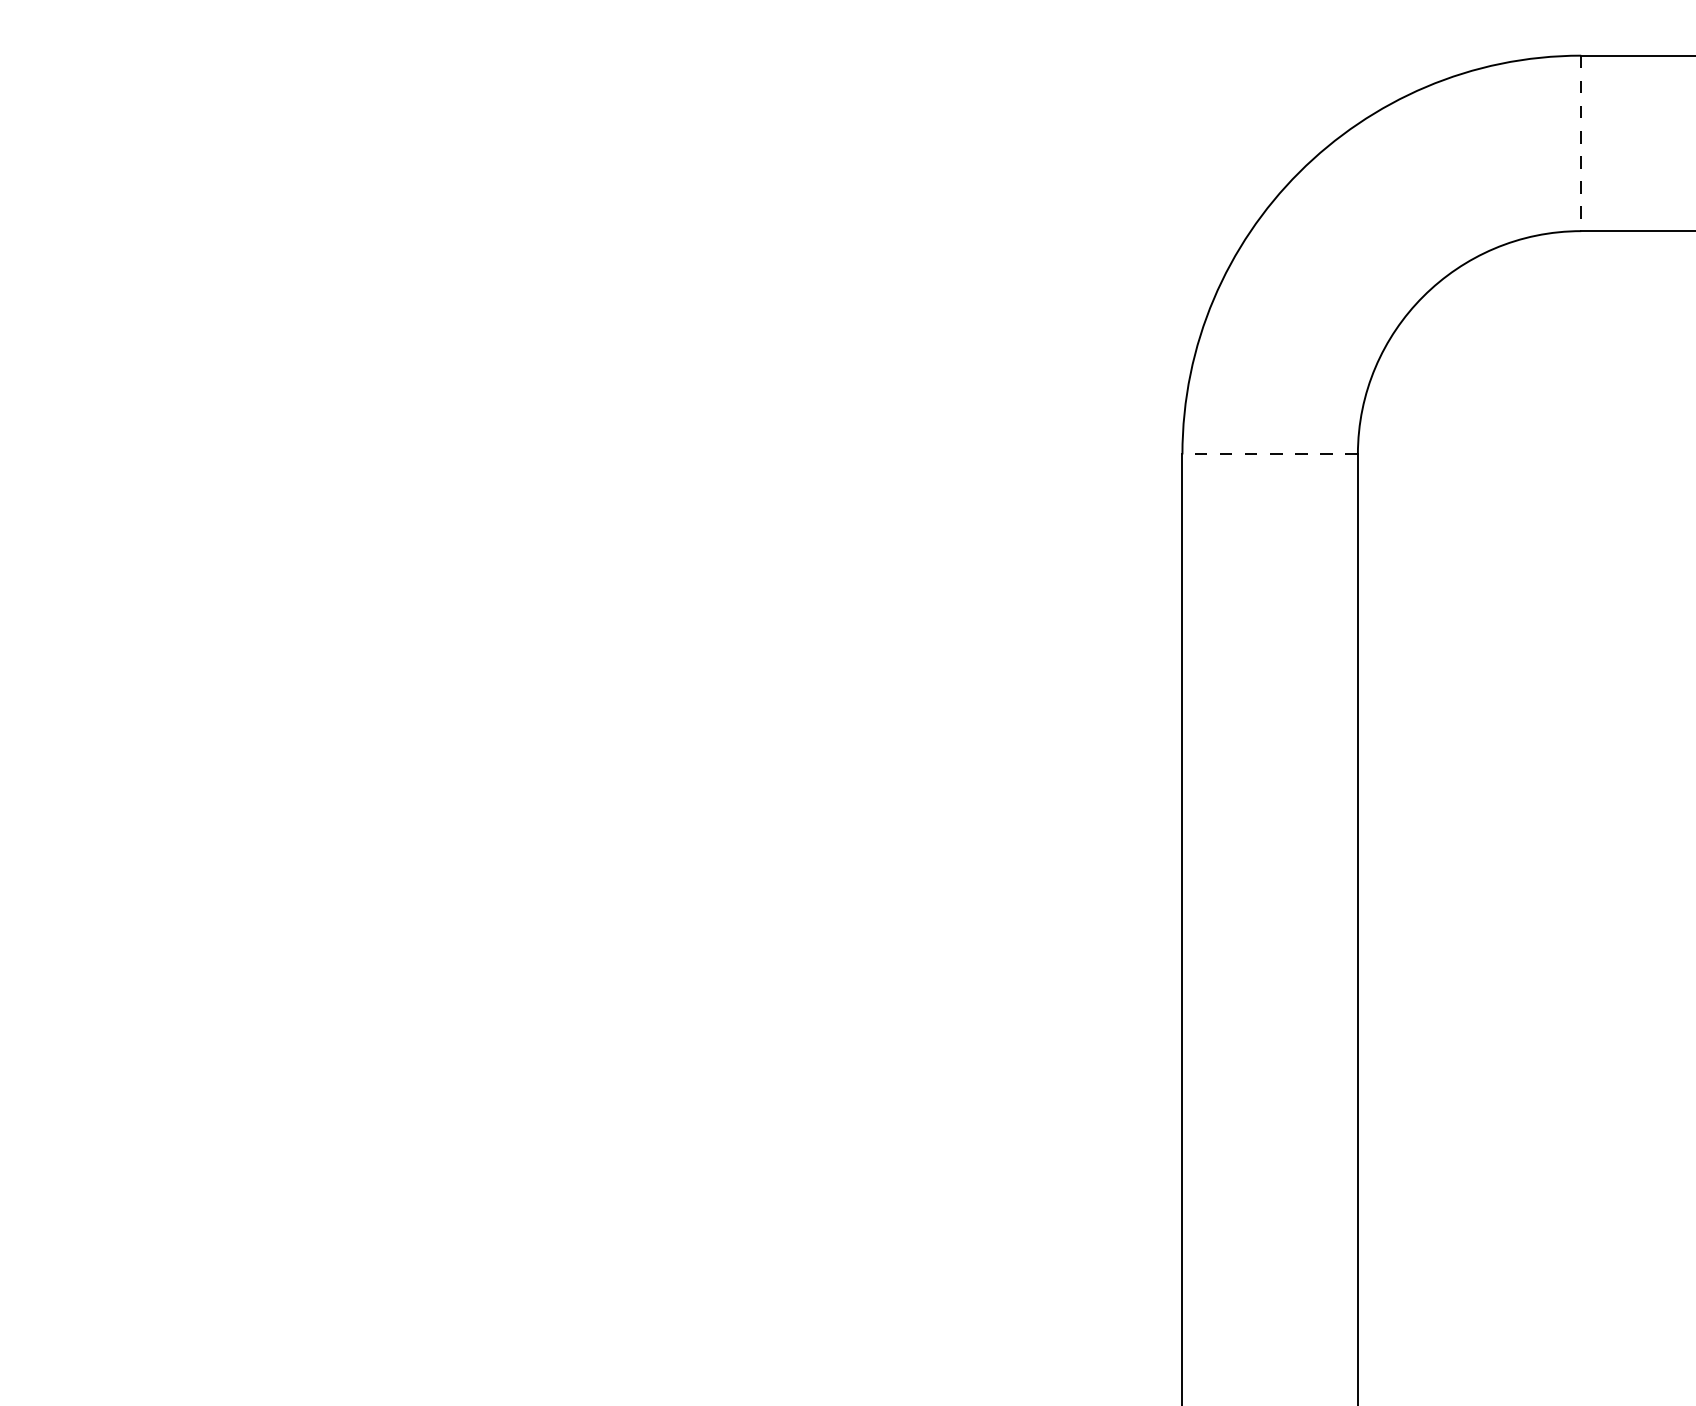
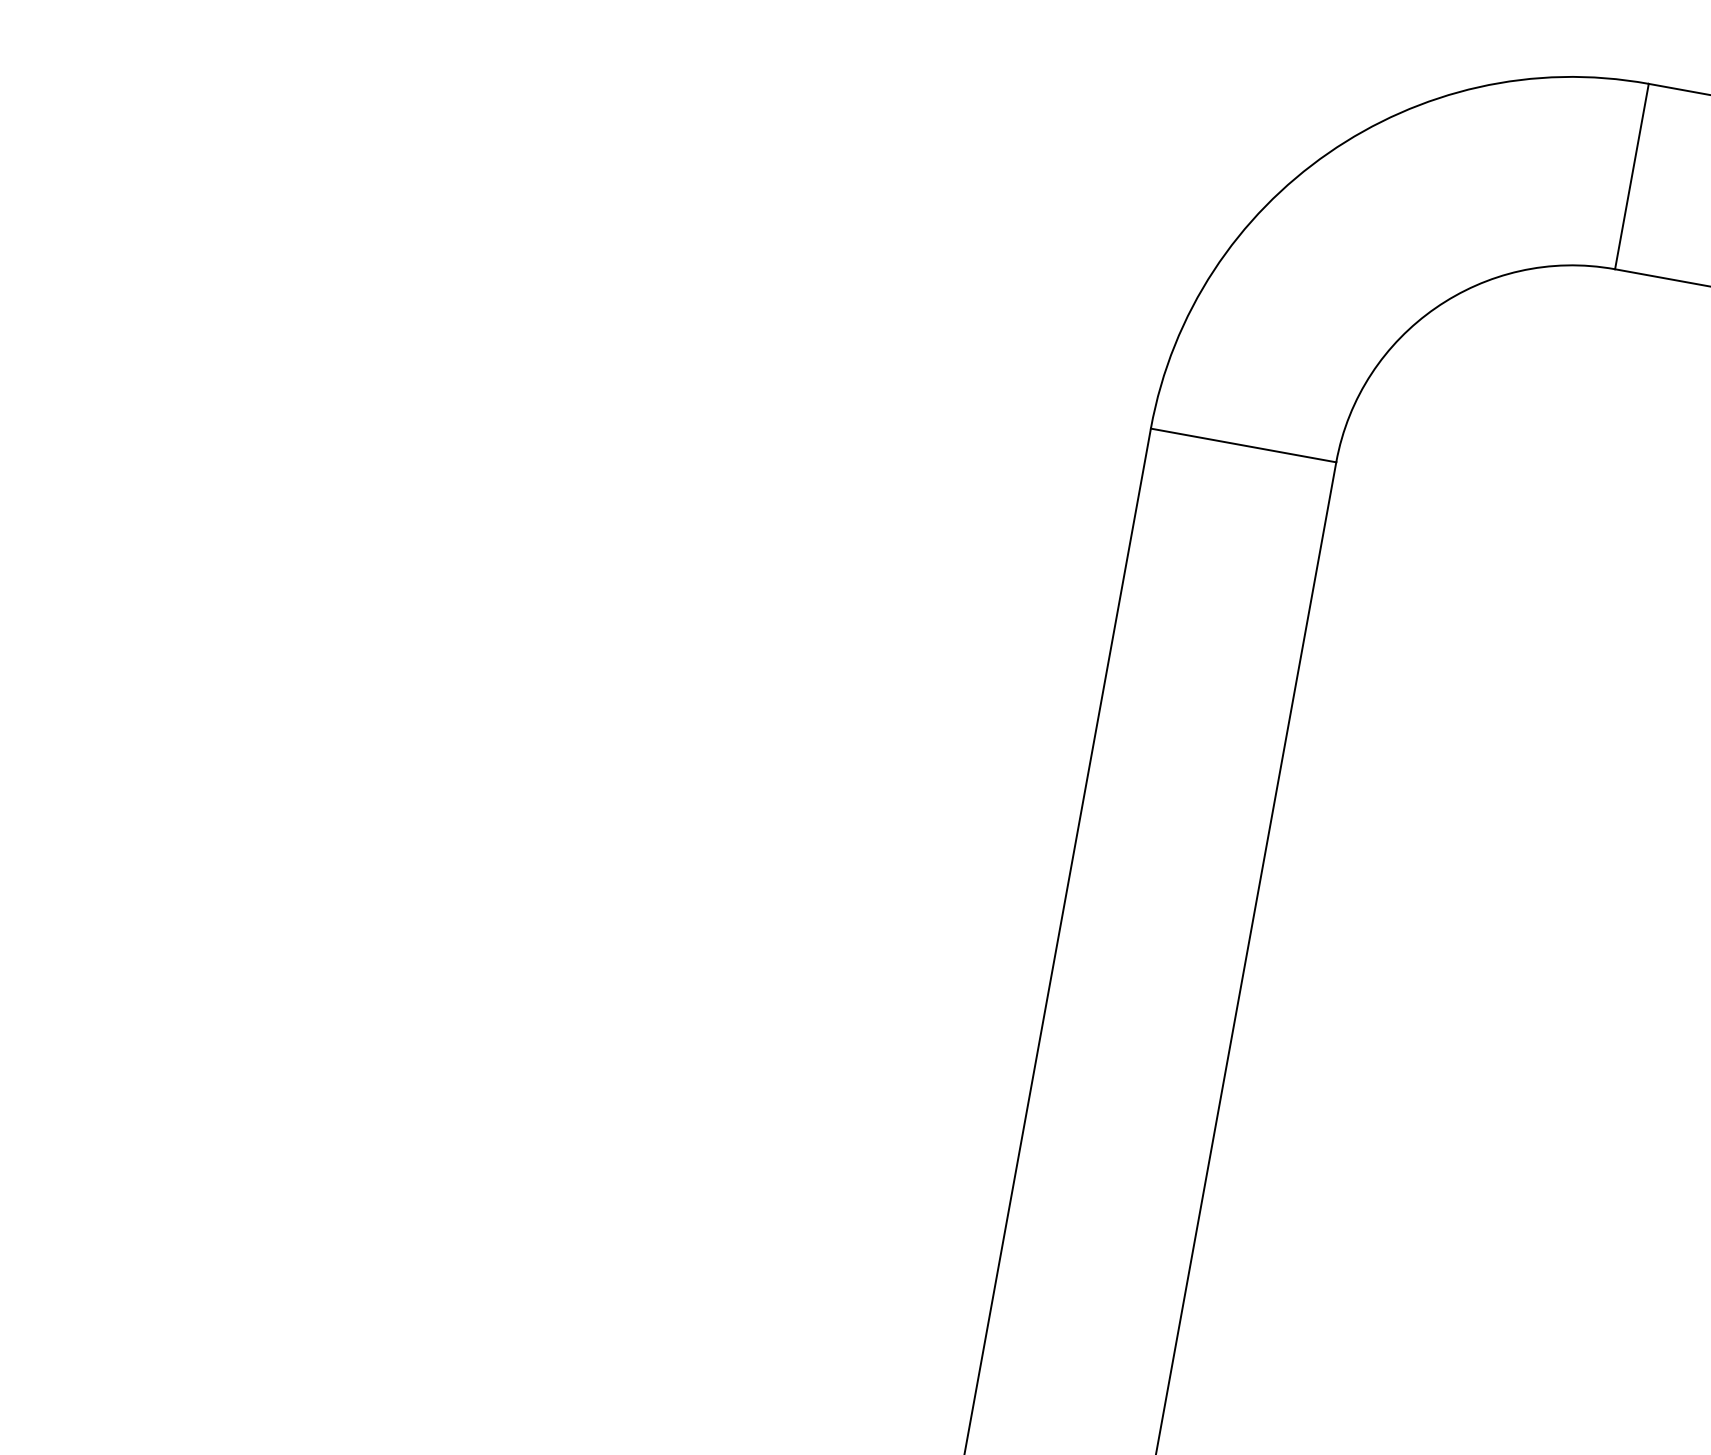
line: (1581, 143) -> (1632, 176), dashed -> solid
line: (1270, 454) -> (1243, 445), dashed -> solid

